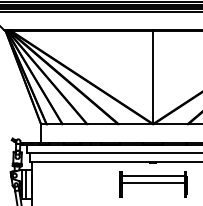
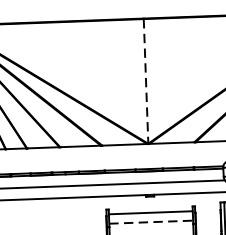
line: (153, 77) -> (146, 81), solid -> dashed
line: (153, 182) -> (151, 222), solid -> dashed

